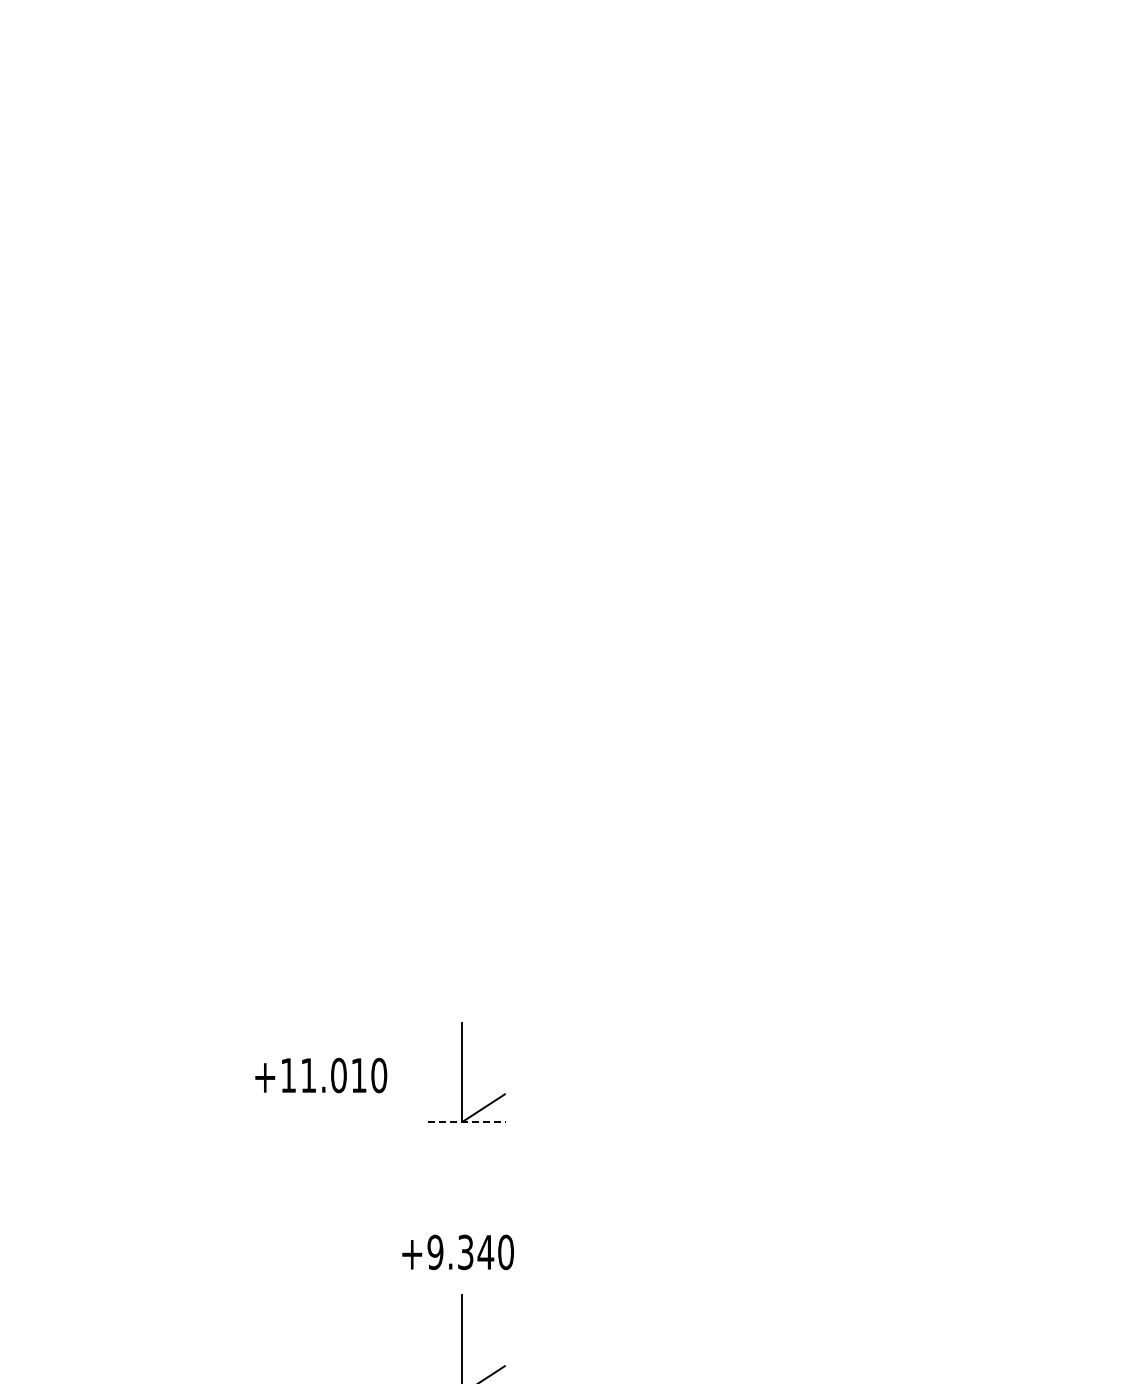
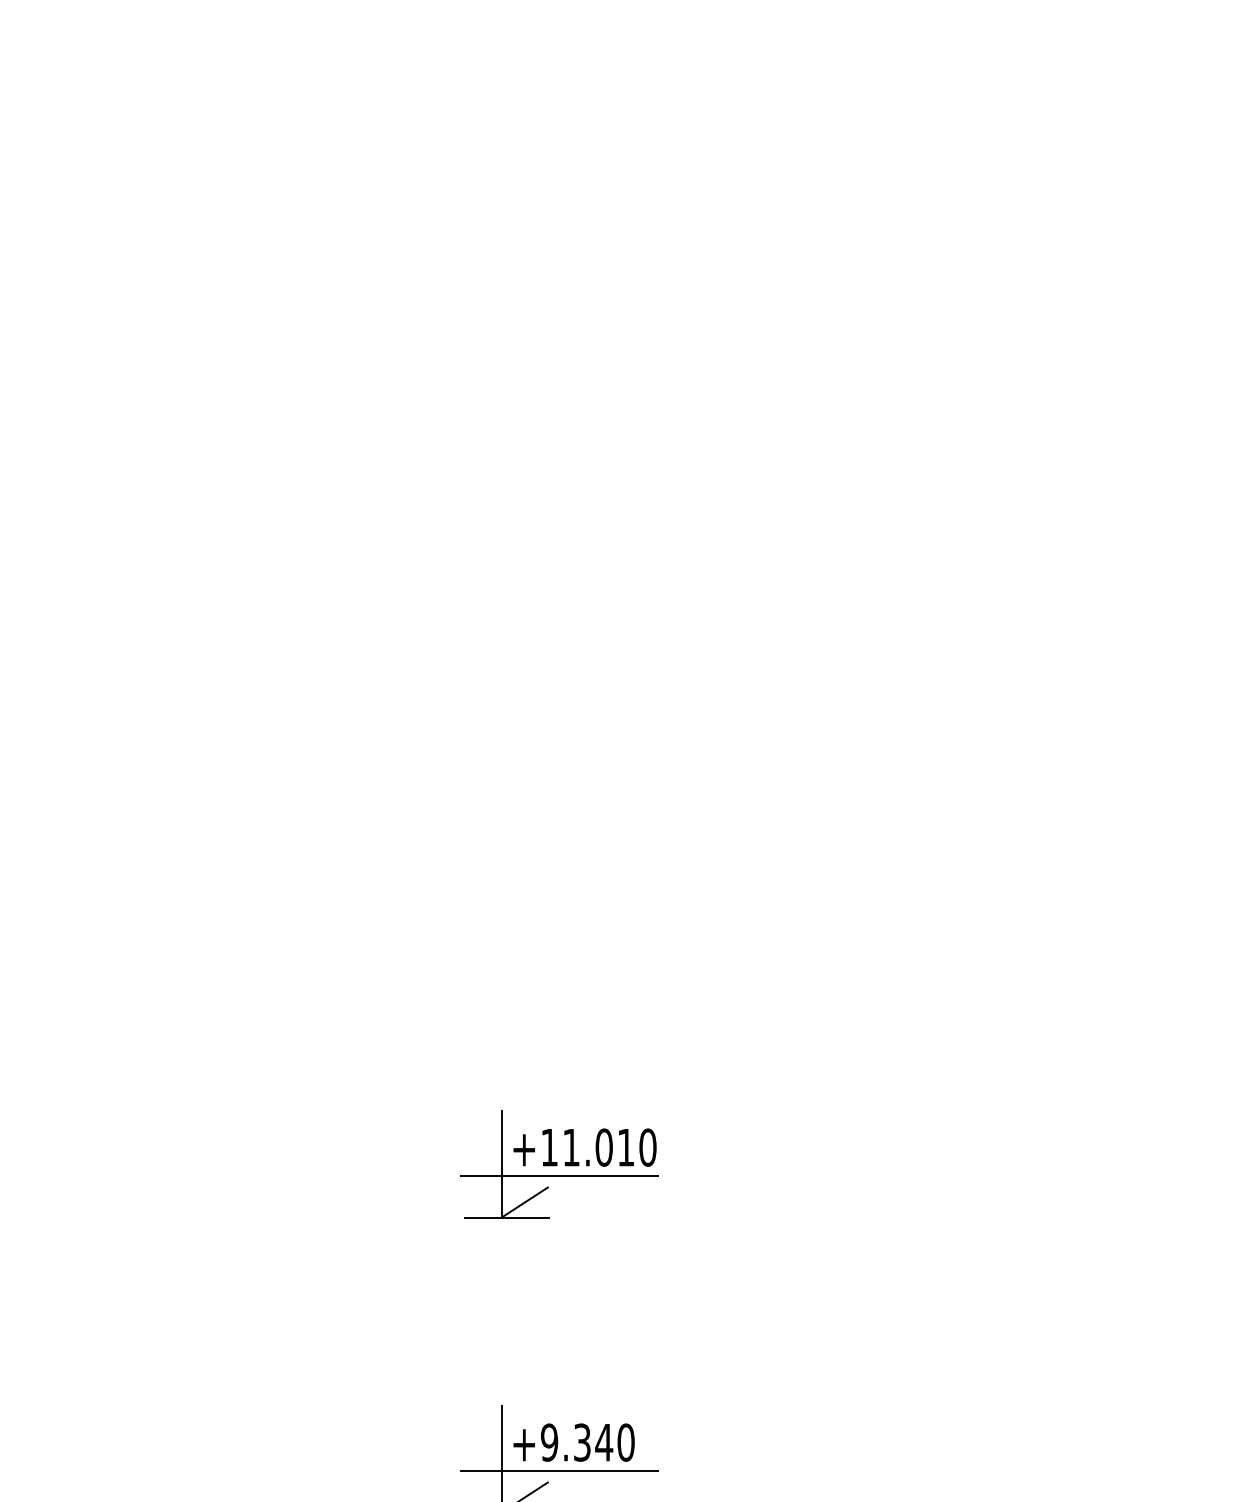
text: (321, 1075) -> (585, 1147), moved
line: (515, 1083) -> (559, 1175), added
line: (467, 1122) -> (507, 1218), dashed -> solid
text: (457, 1252) -> (573, 1442), moved
line: (515, 1355) -> (559, 1470), added

